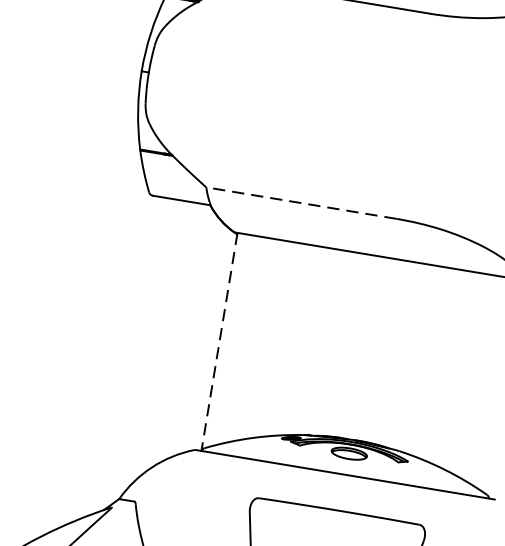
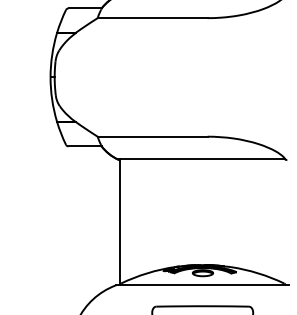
line: (301, 202) -> (152, 136), dashed -> solid
line: (219, 342) -> (119, 222), dashed -> solid

